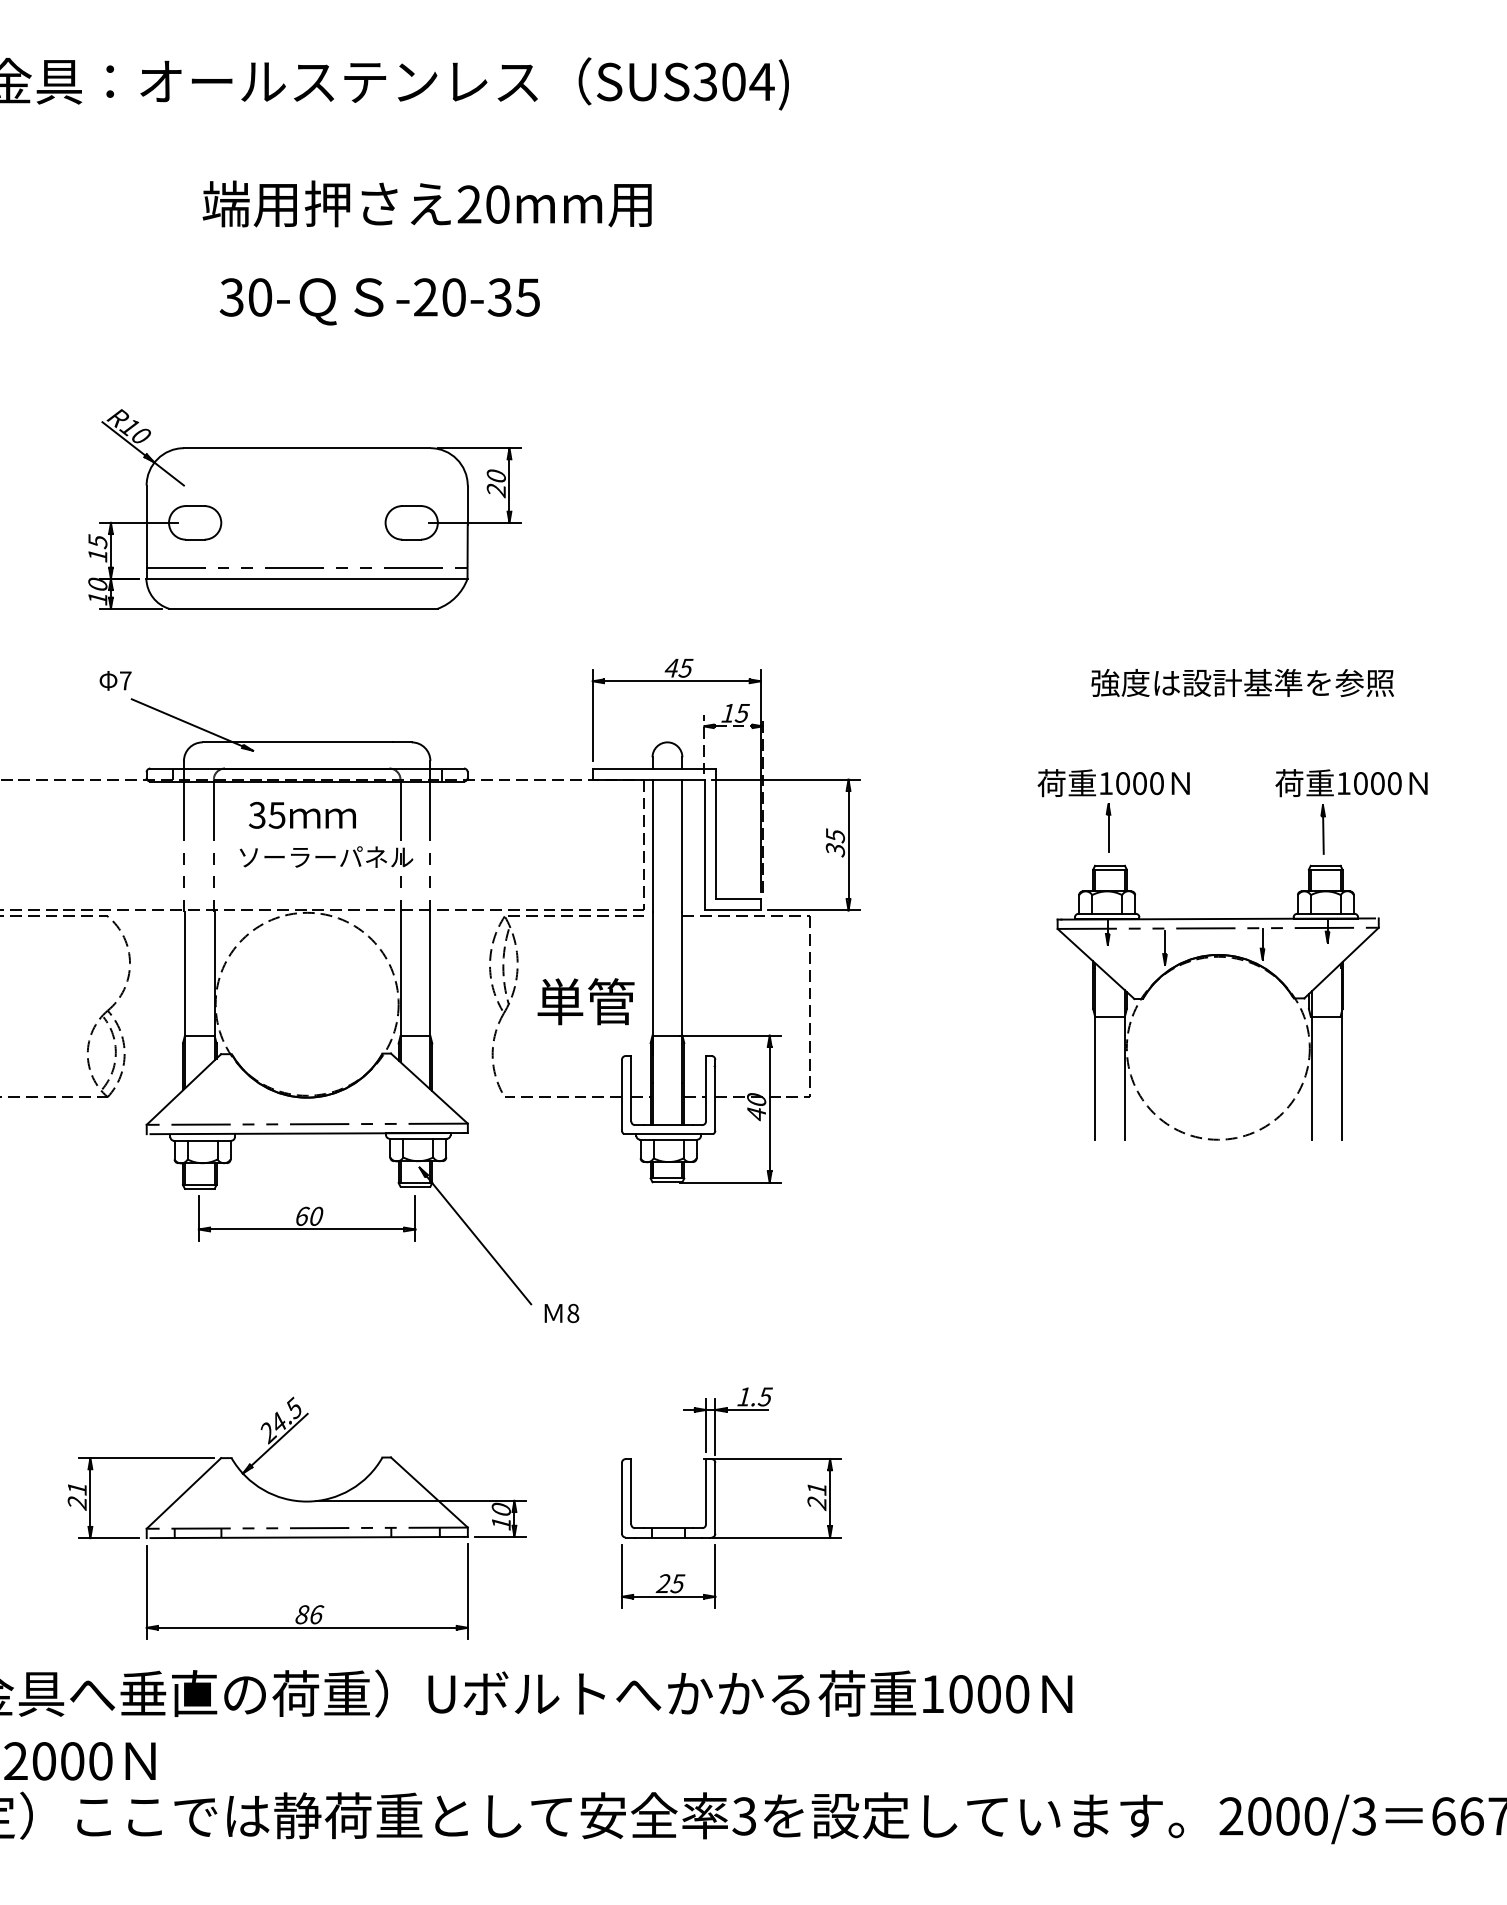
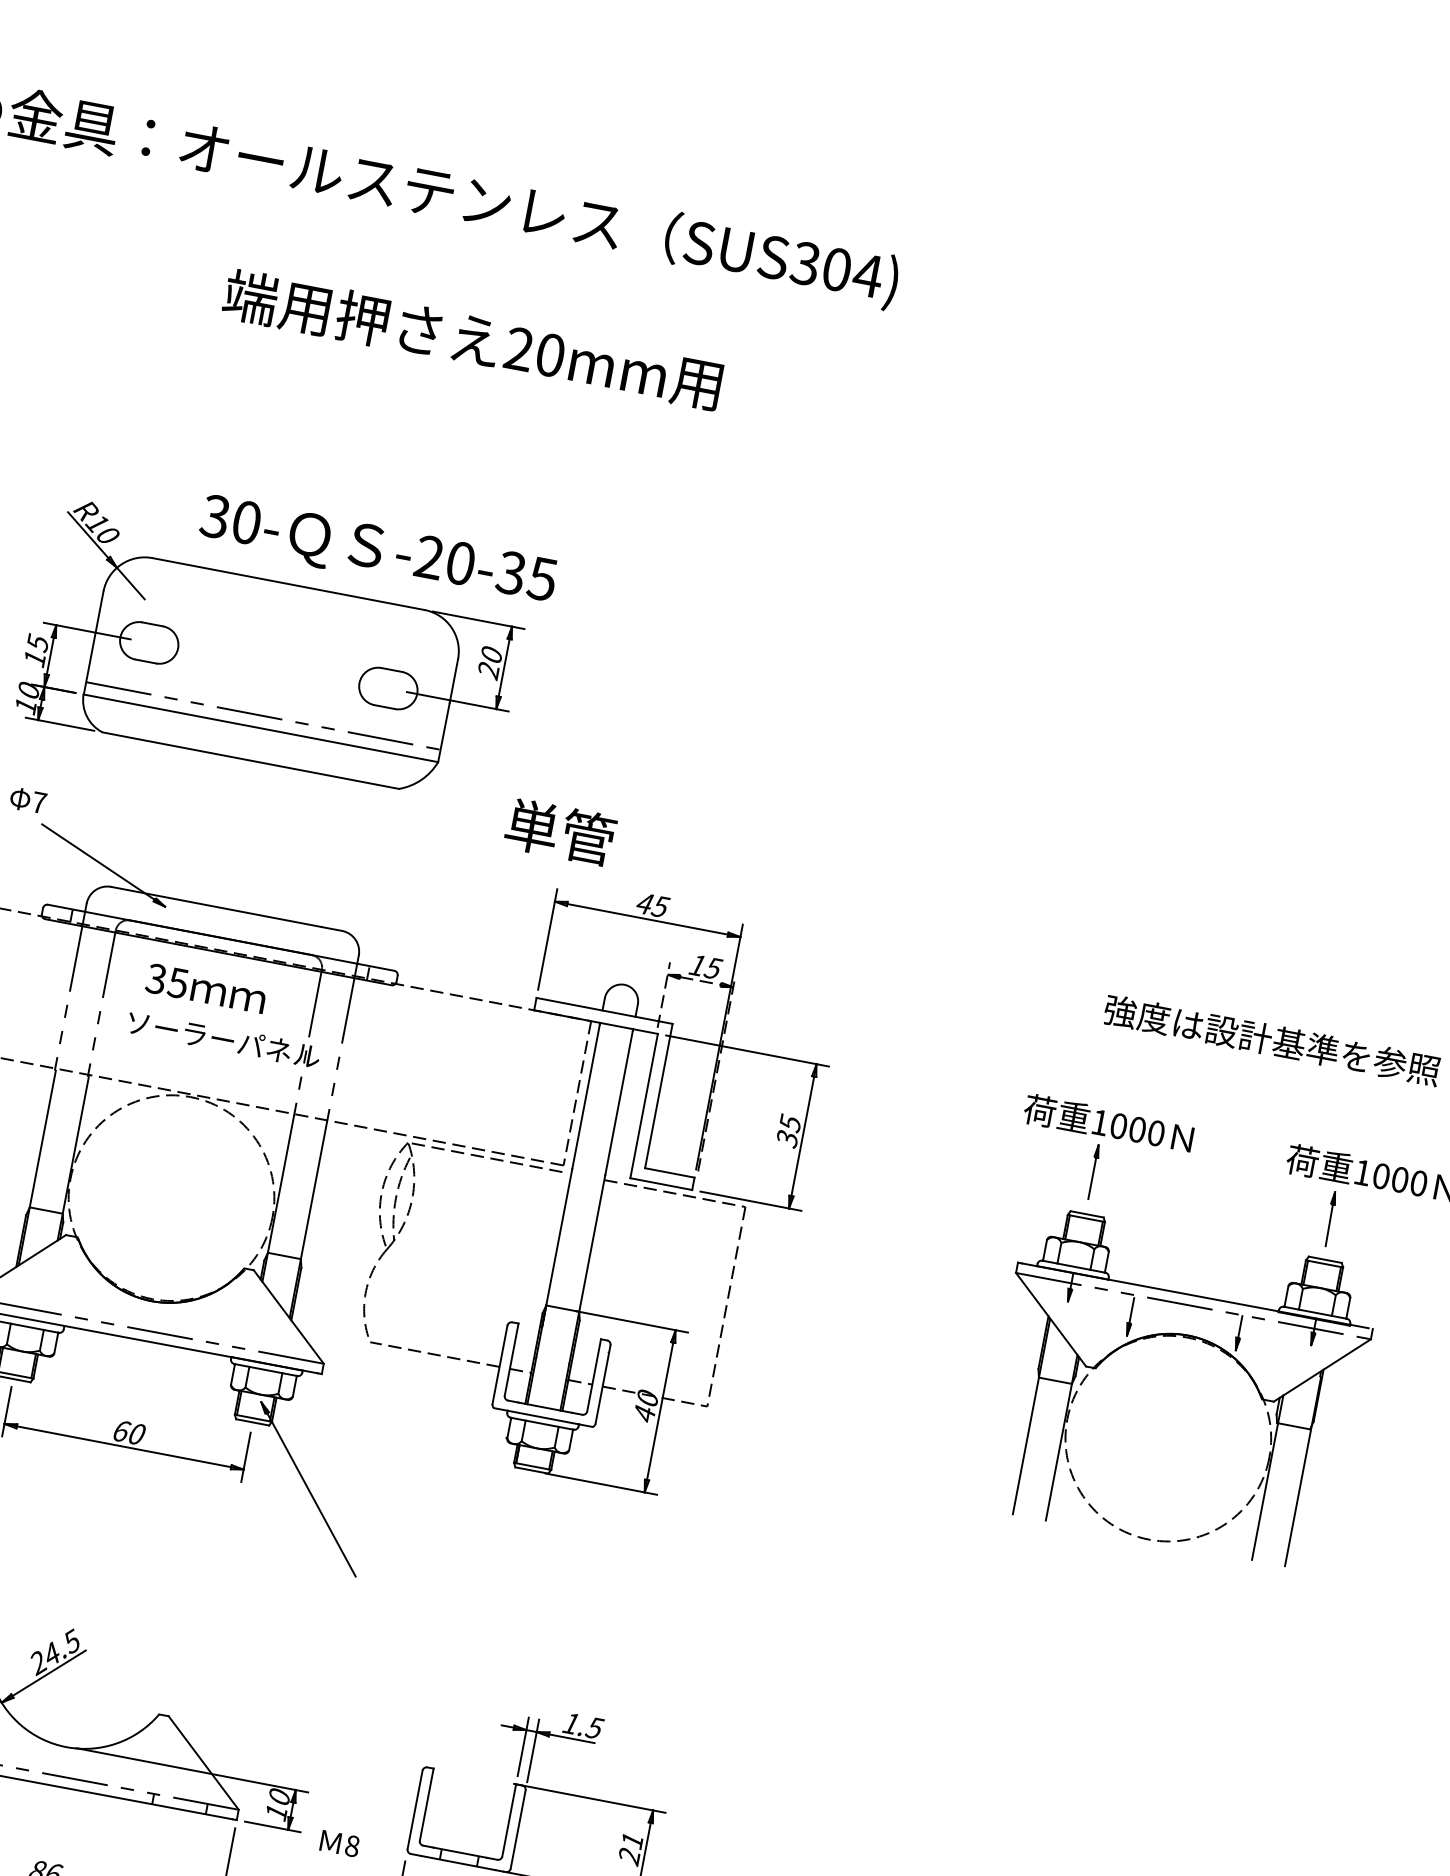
text: (379, 301) -> (377, 552), moved
text: (585, 1001) -> (559, 831), moved
text: (561, 1313) -> (339, 1843), moved

